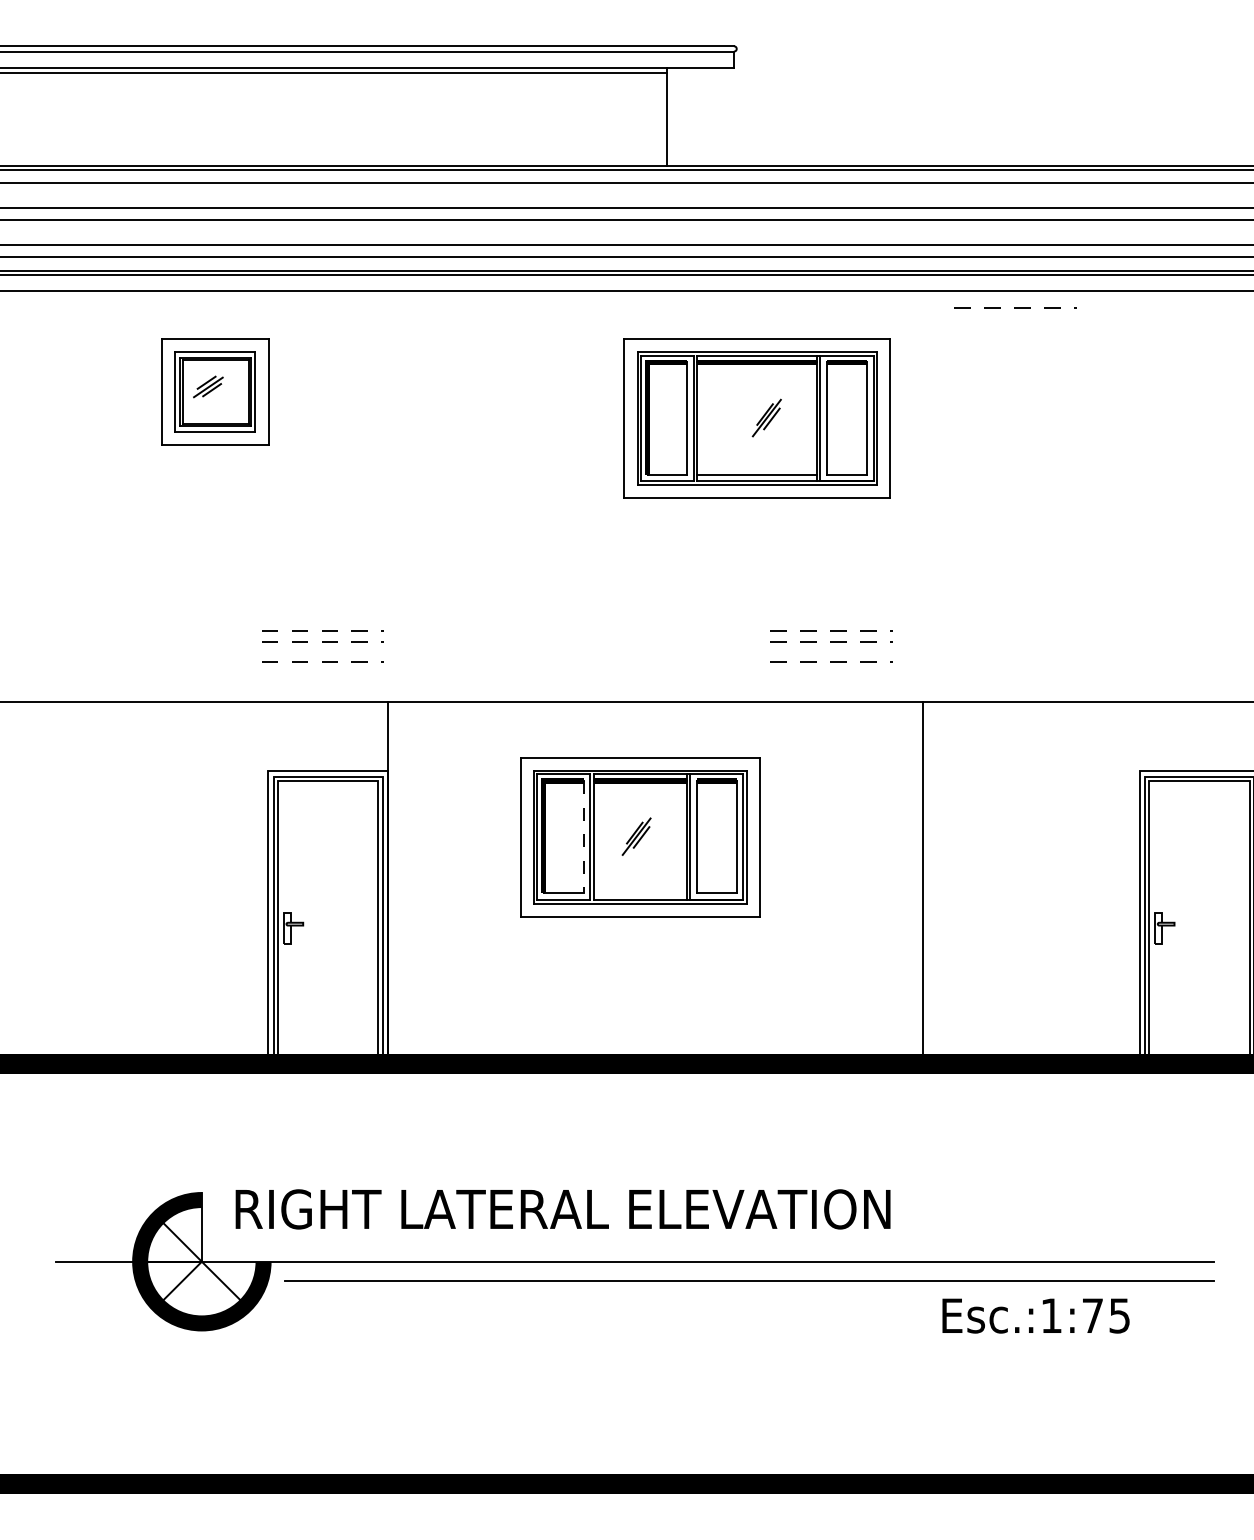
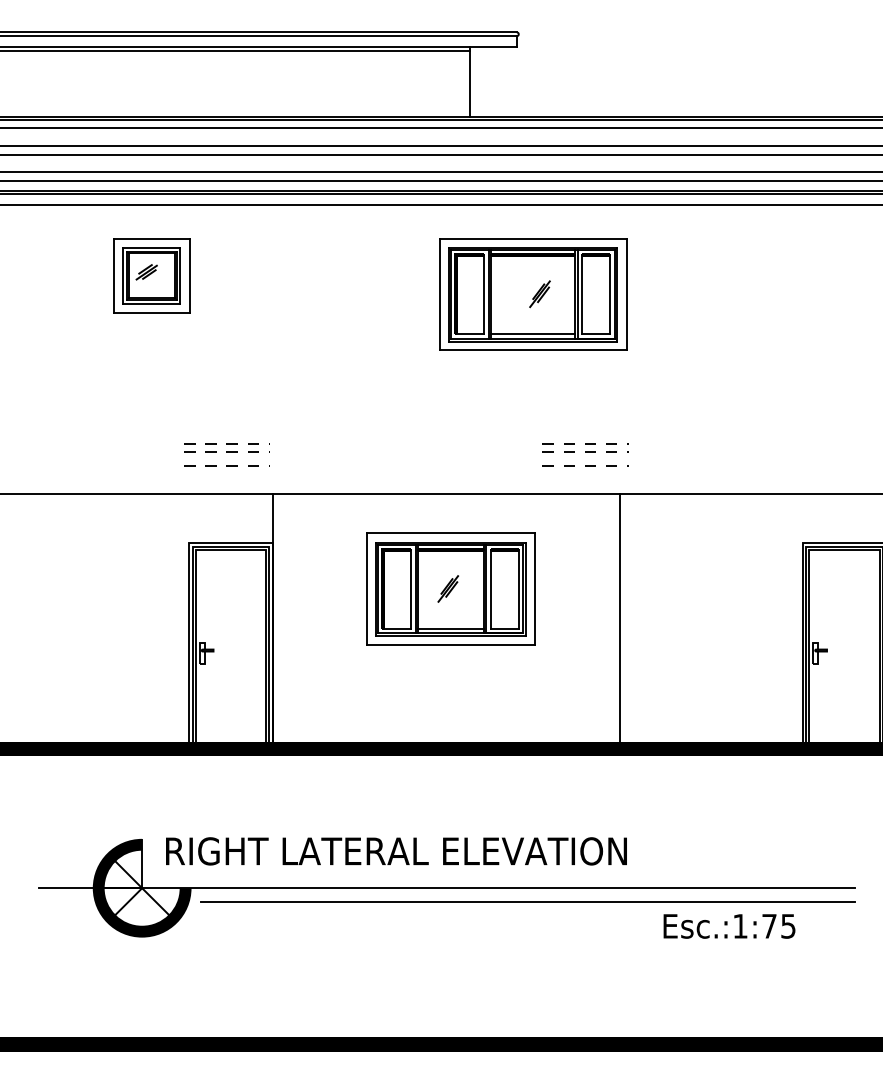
line: (1015, 307) -> (715, 216), removed
line: (583, 837) -> (410, 589), dashed -> solid
line: (923, 882) -> (619, 621), moved
line: (639, 893) -> (450, 628), added

